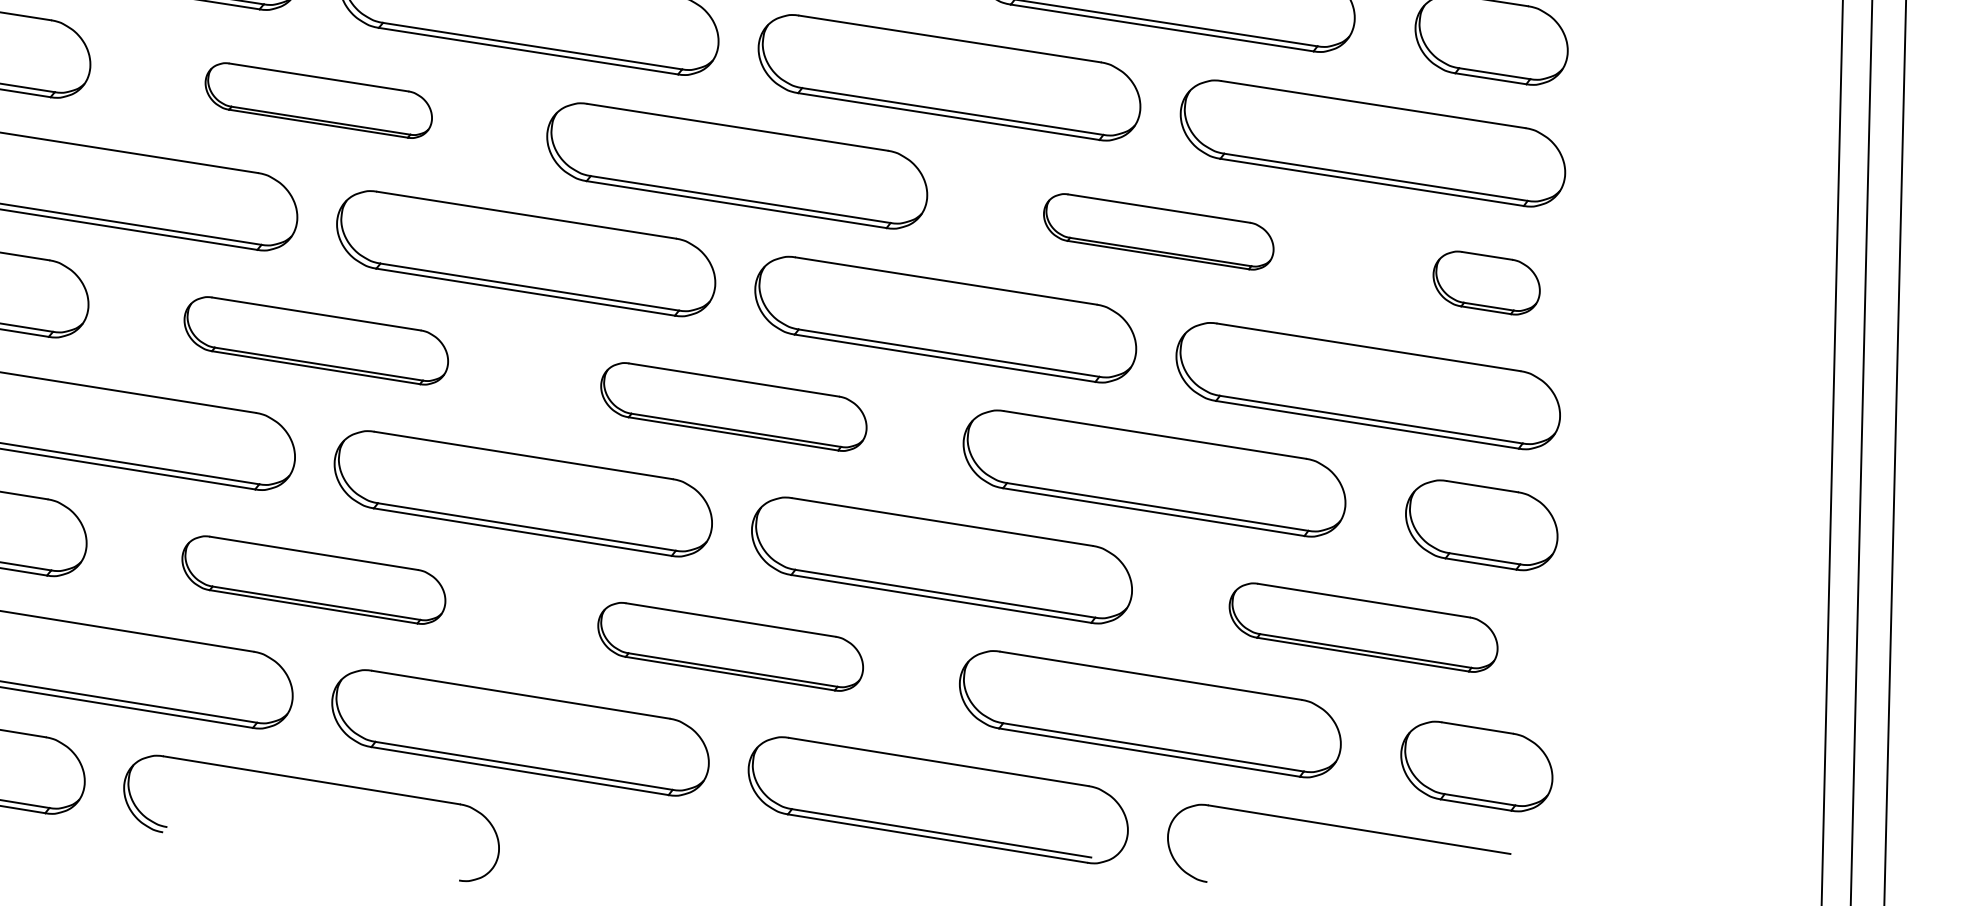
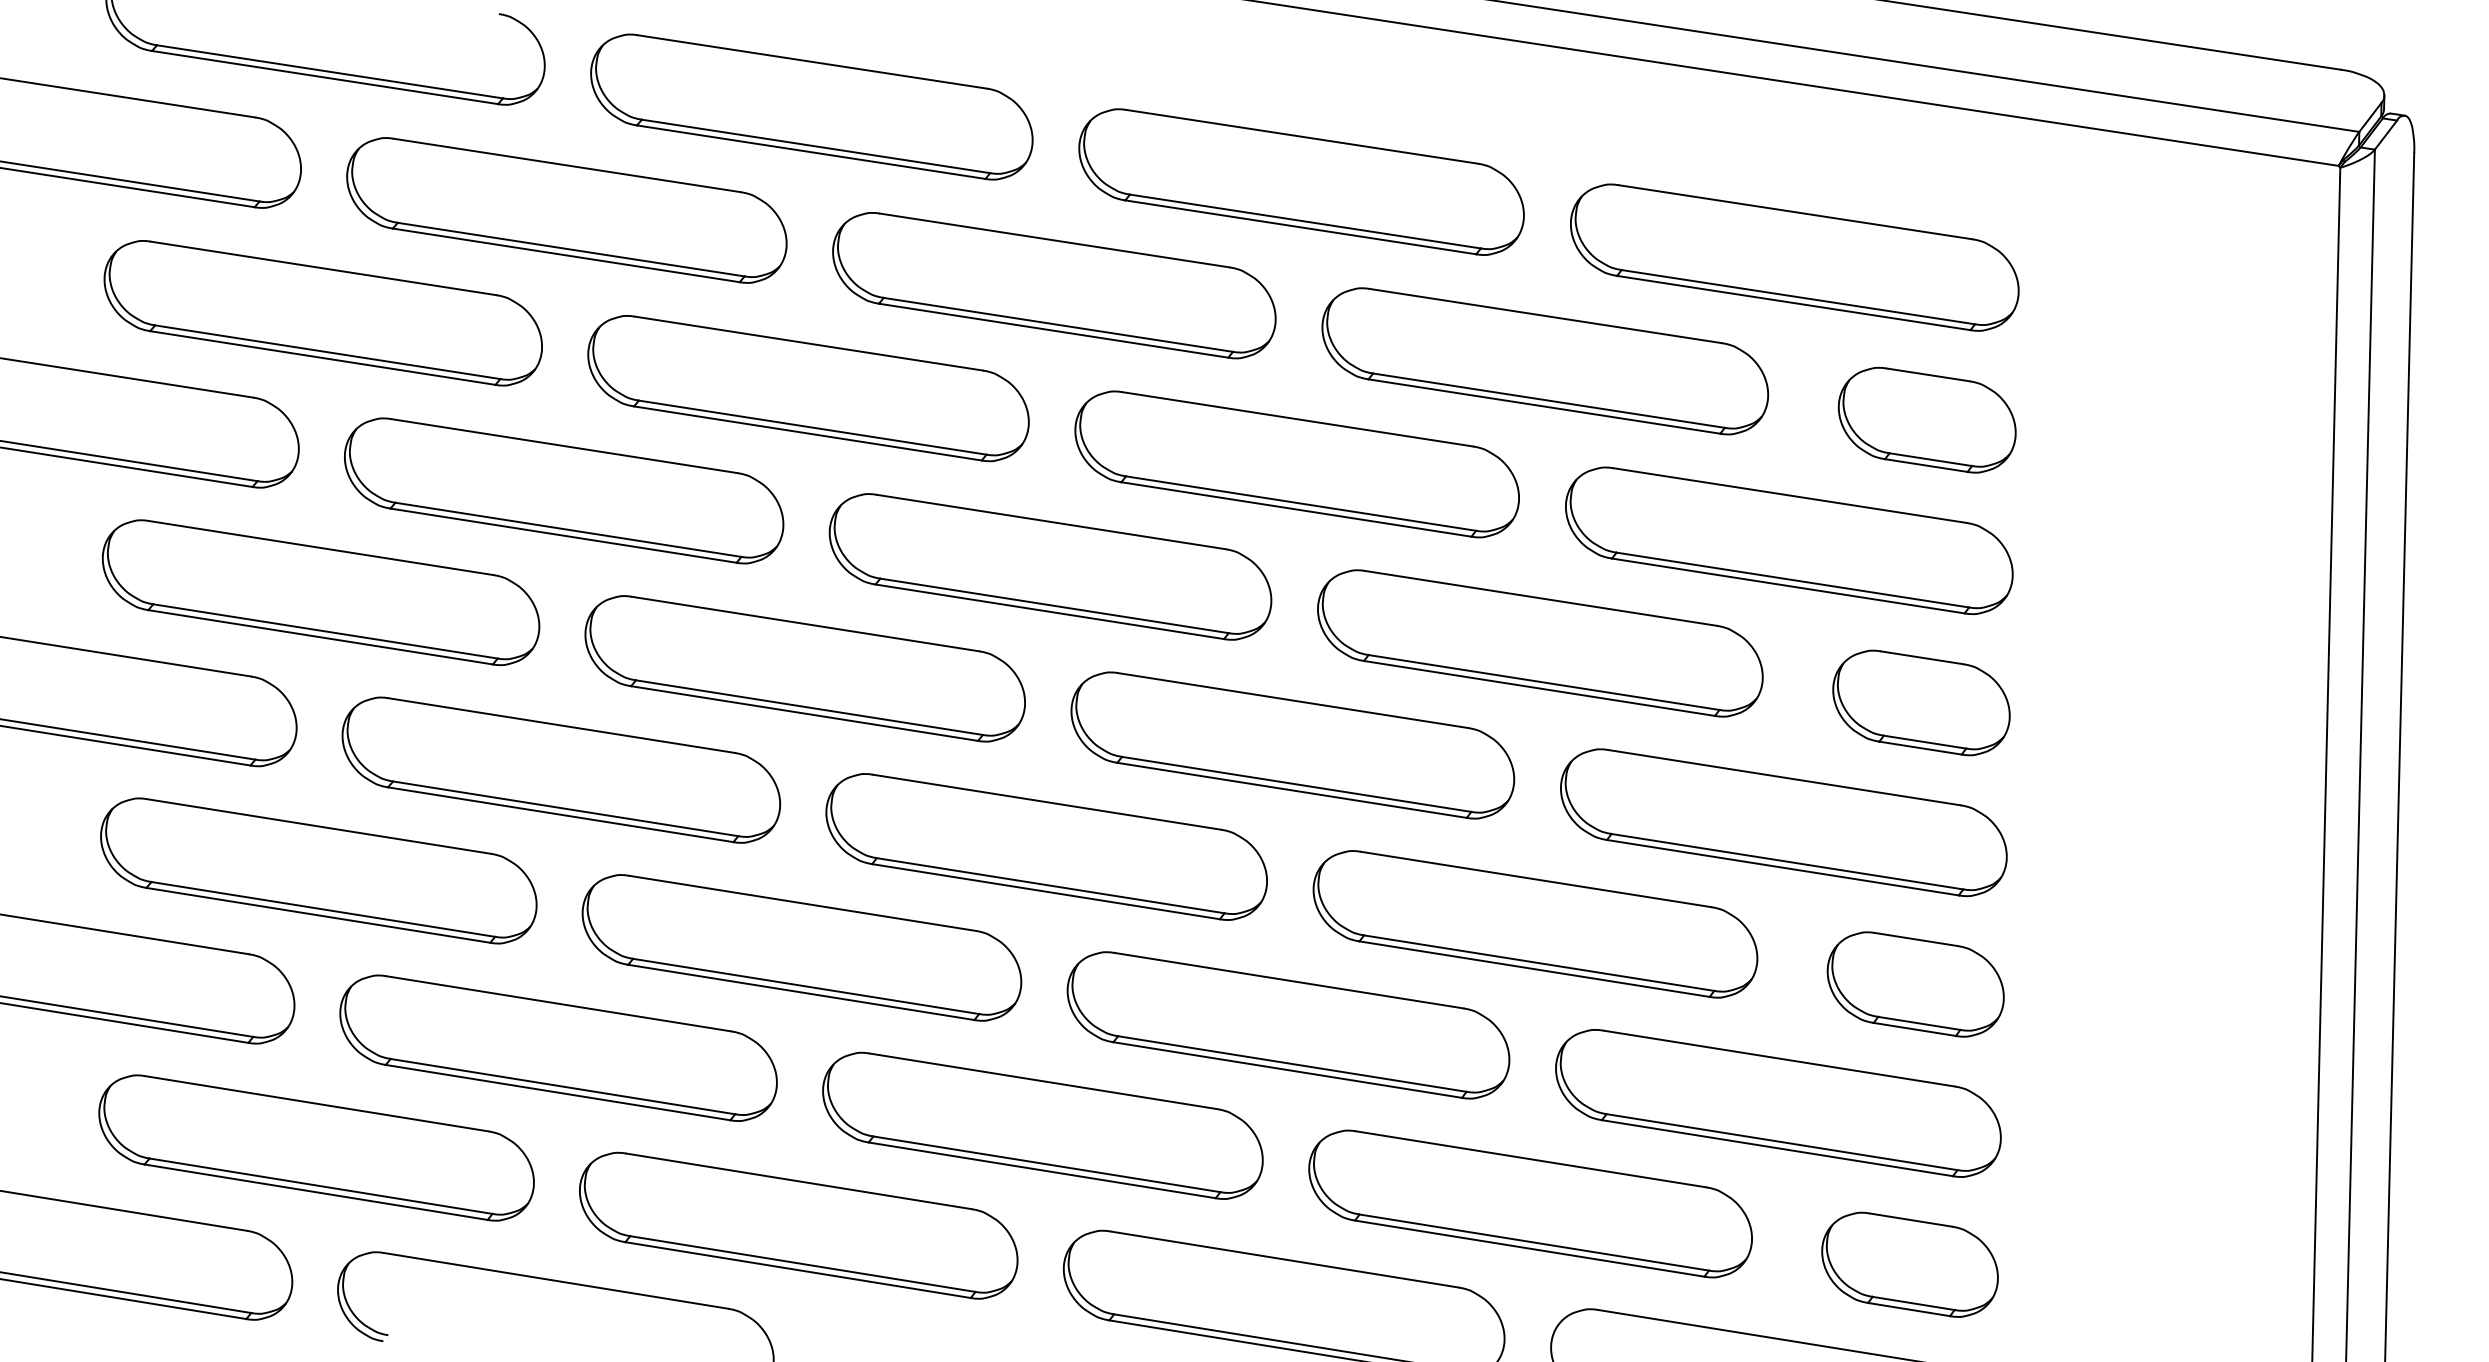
part: (319, 100) -> (564, 490), size x1.67
part: (1158, 231) -> (1540, 643), size x1.67
part: (1486, 282) -> (1921, 702), size x1.43
part: (316, 340) -> (561, 769), size x1.43
part: (733, 406) -> (1046, 846), size x1.43
part: (313, 579) -> (558, 1047), size x1.43
part: (1363, 627) -> (1778, 1103), size x1.43
part: (730, 646) -> (1042, 1125), size x1.43

